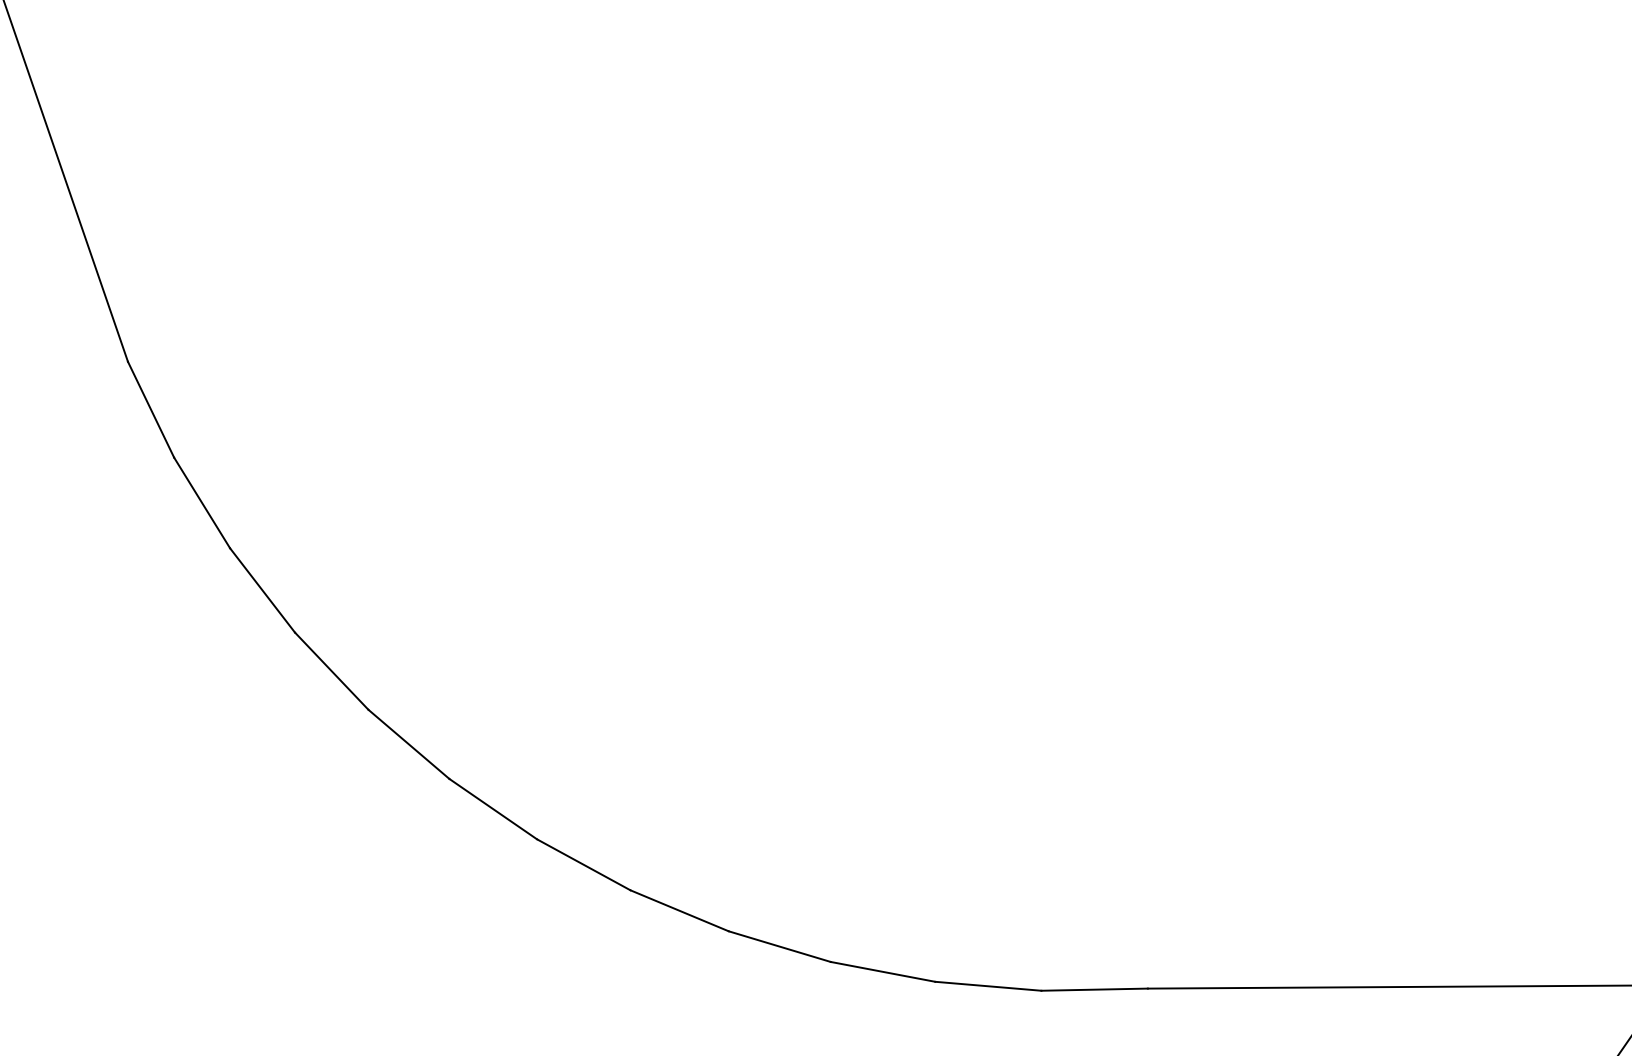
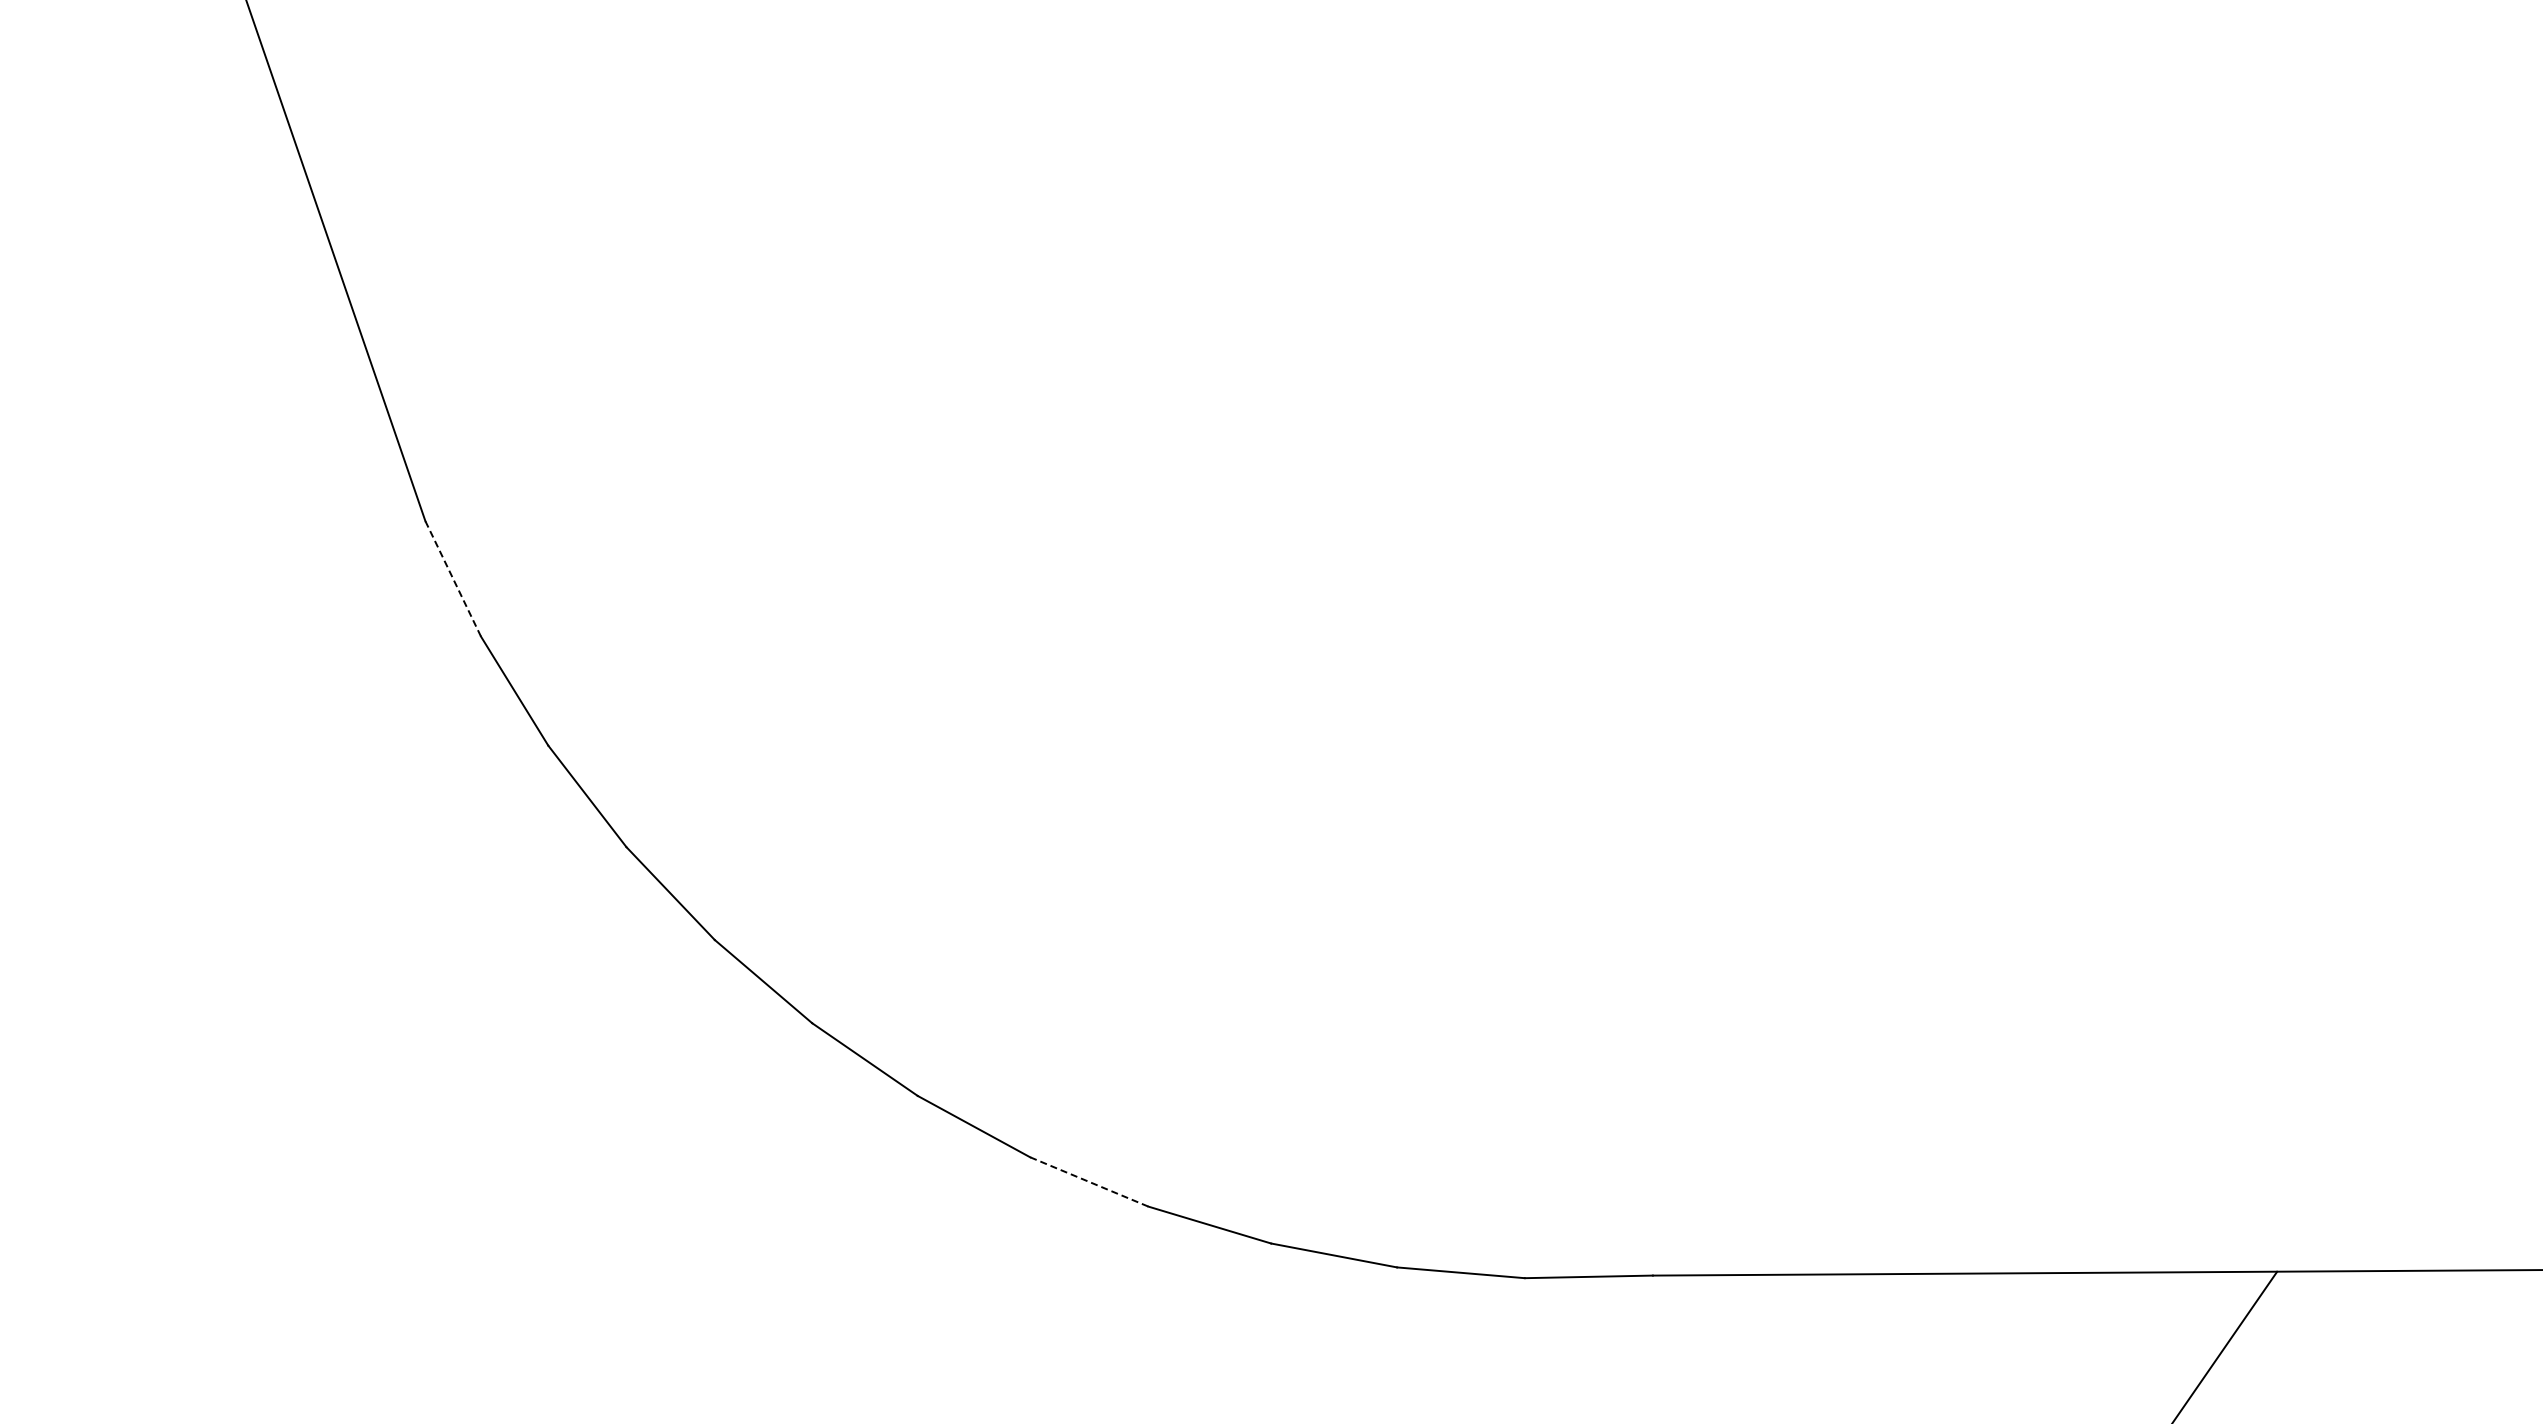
line: (151, 410) -> (453, 579), solid -> dashed
line: (679, 911) -> (1089, 1182), solid -> dashed

